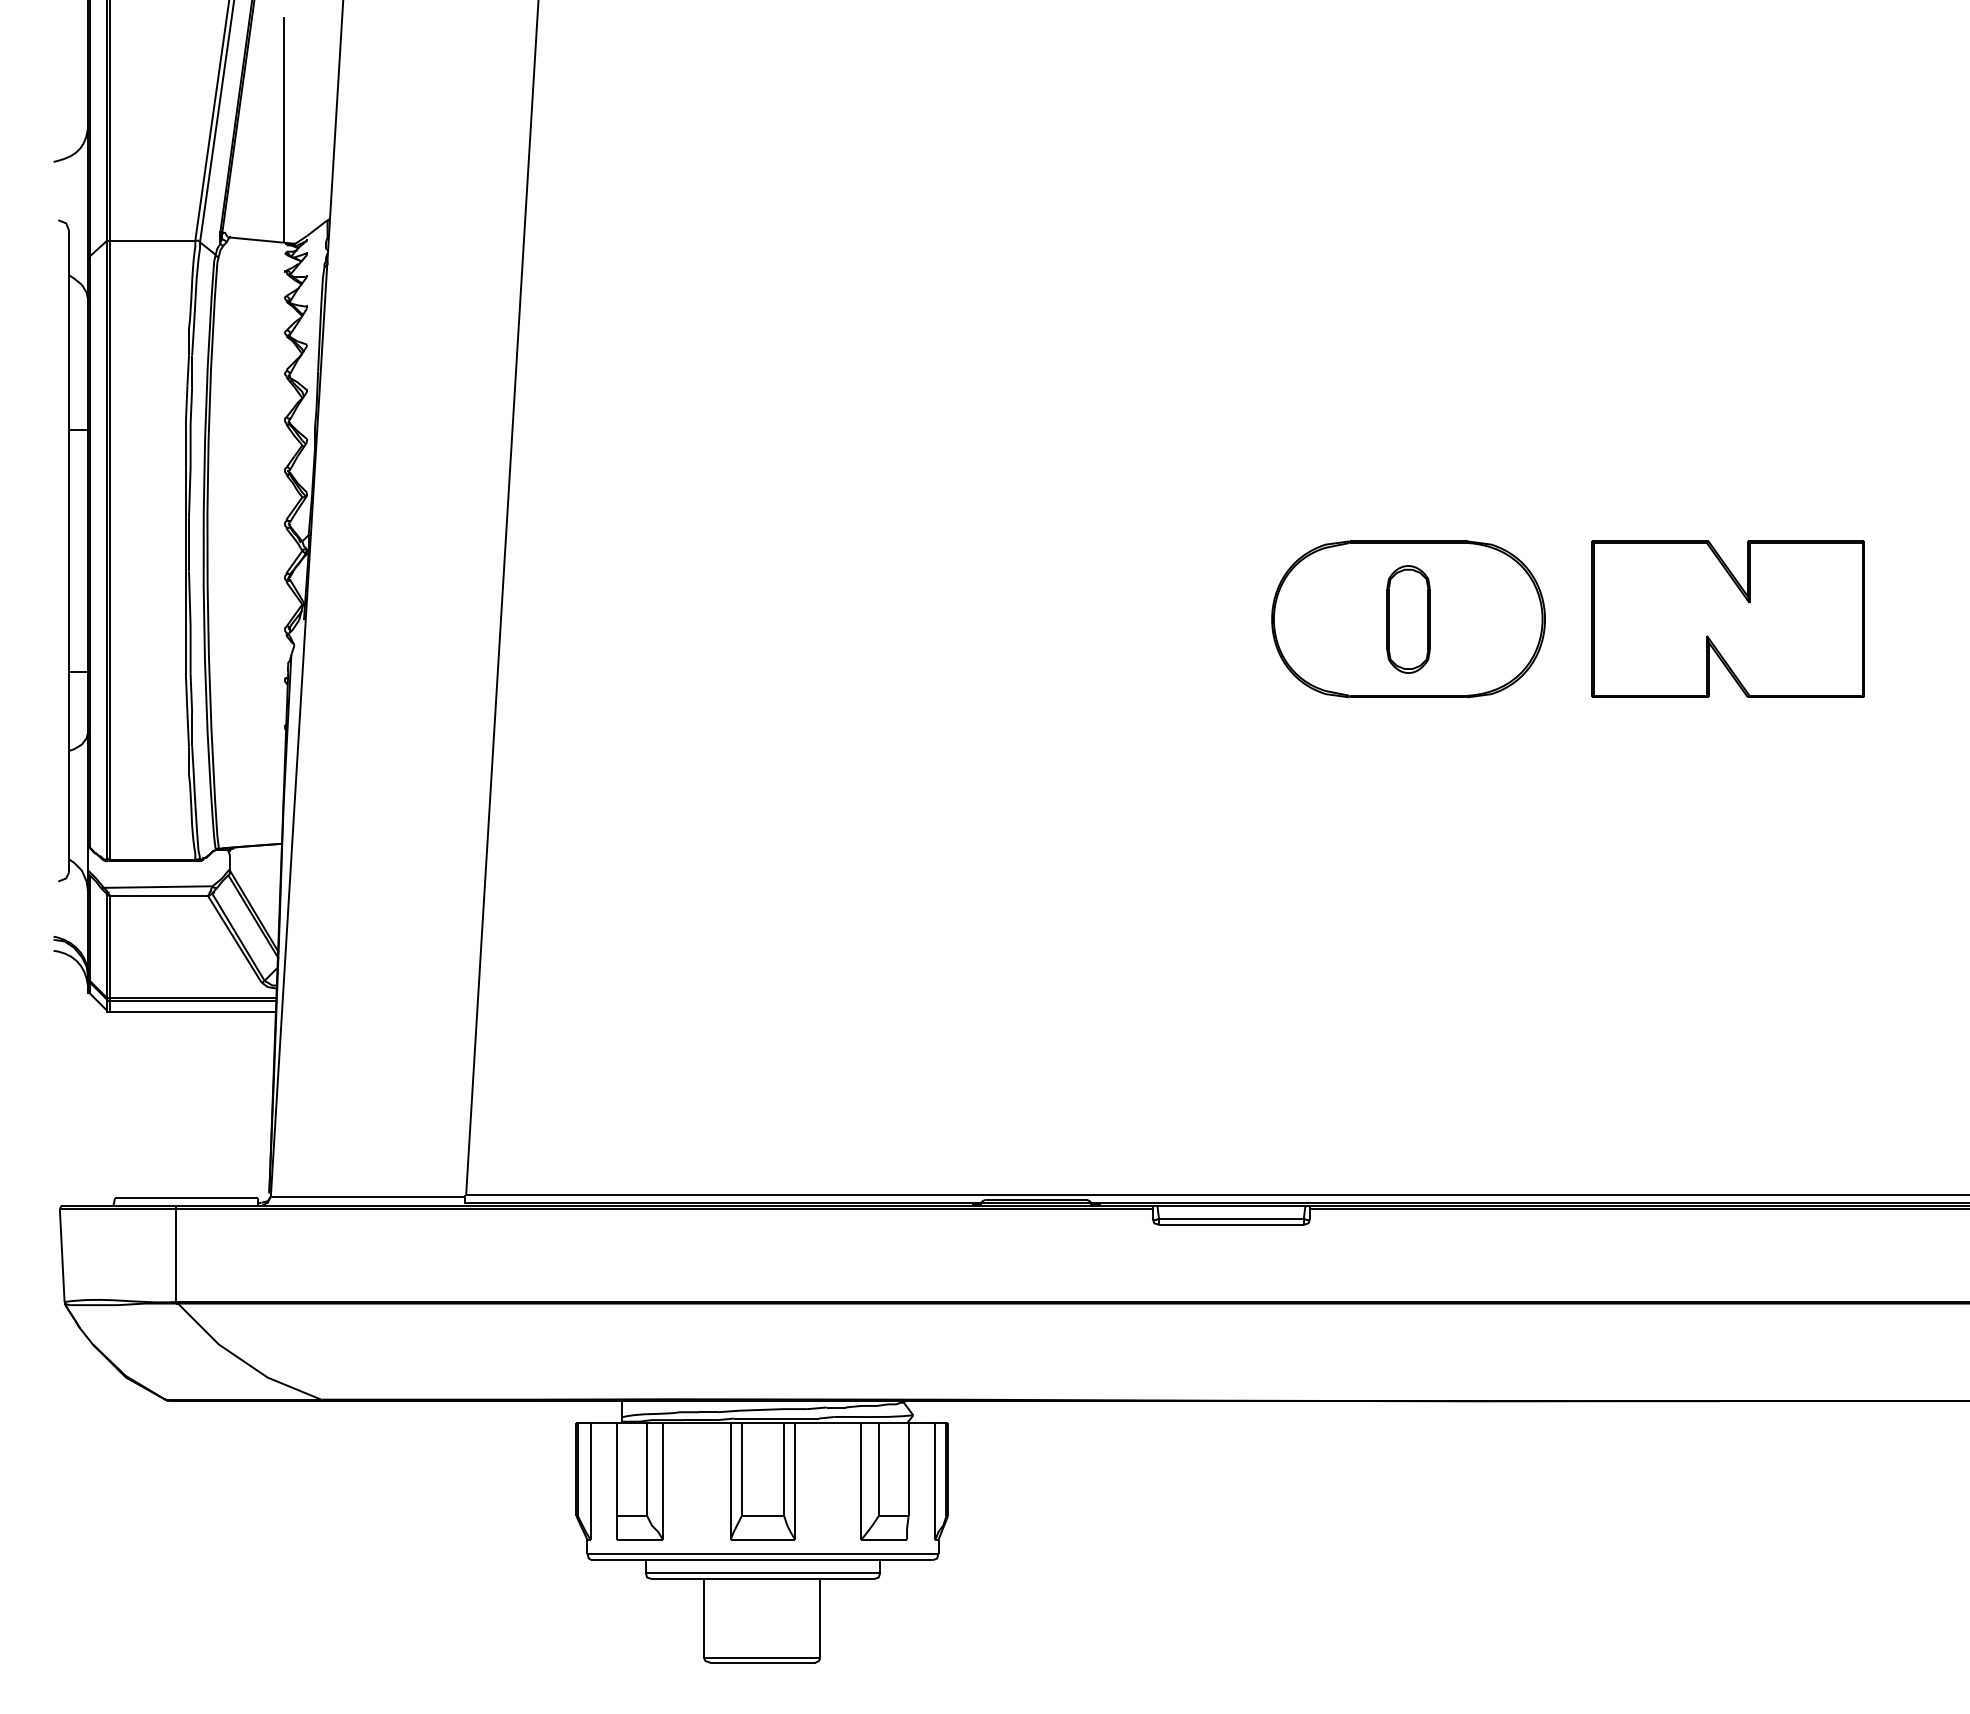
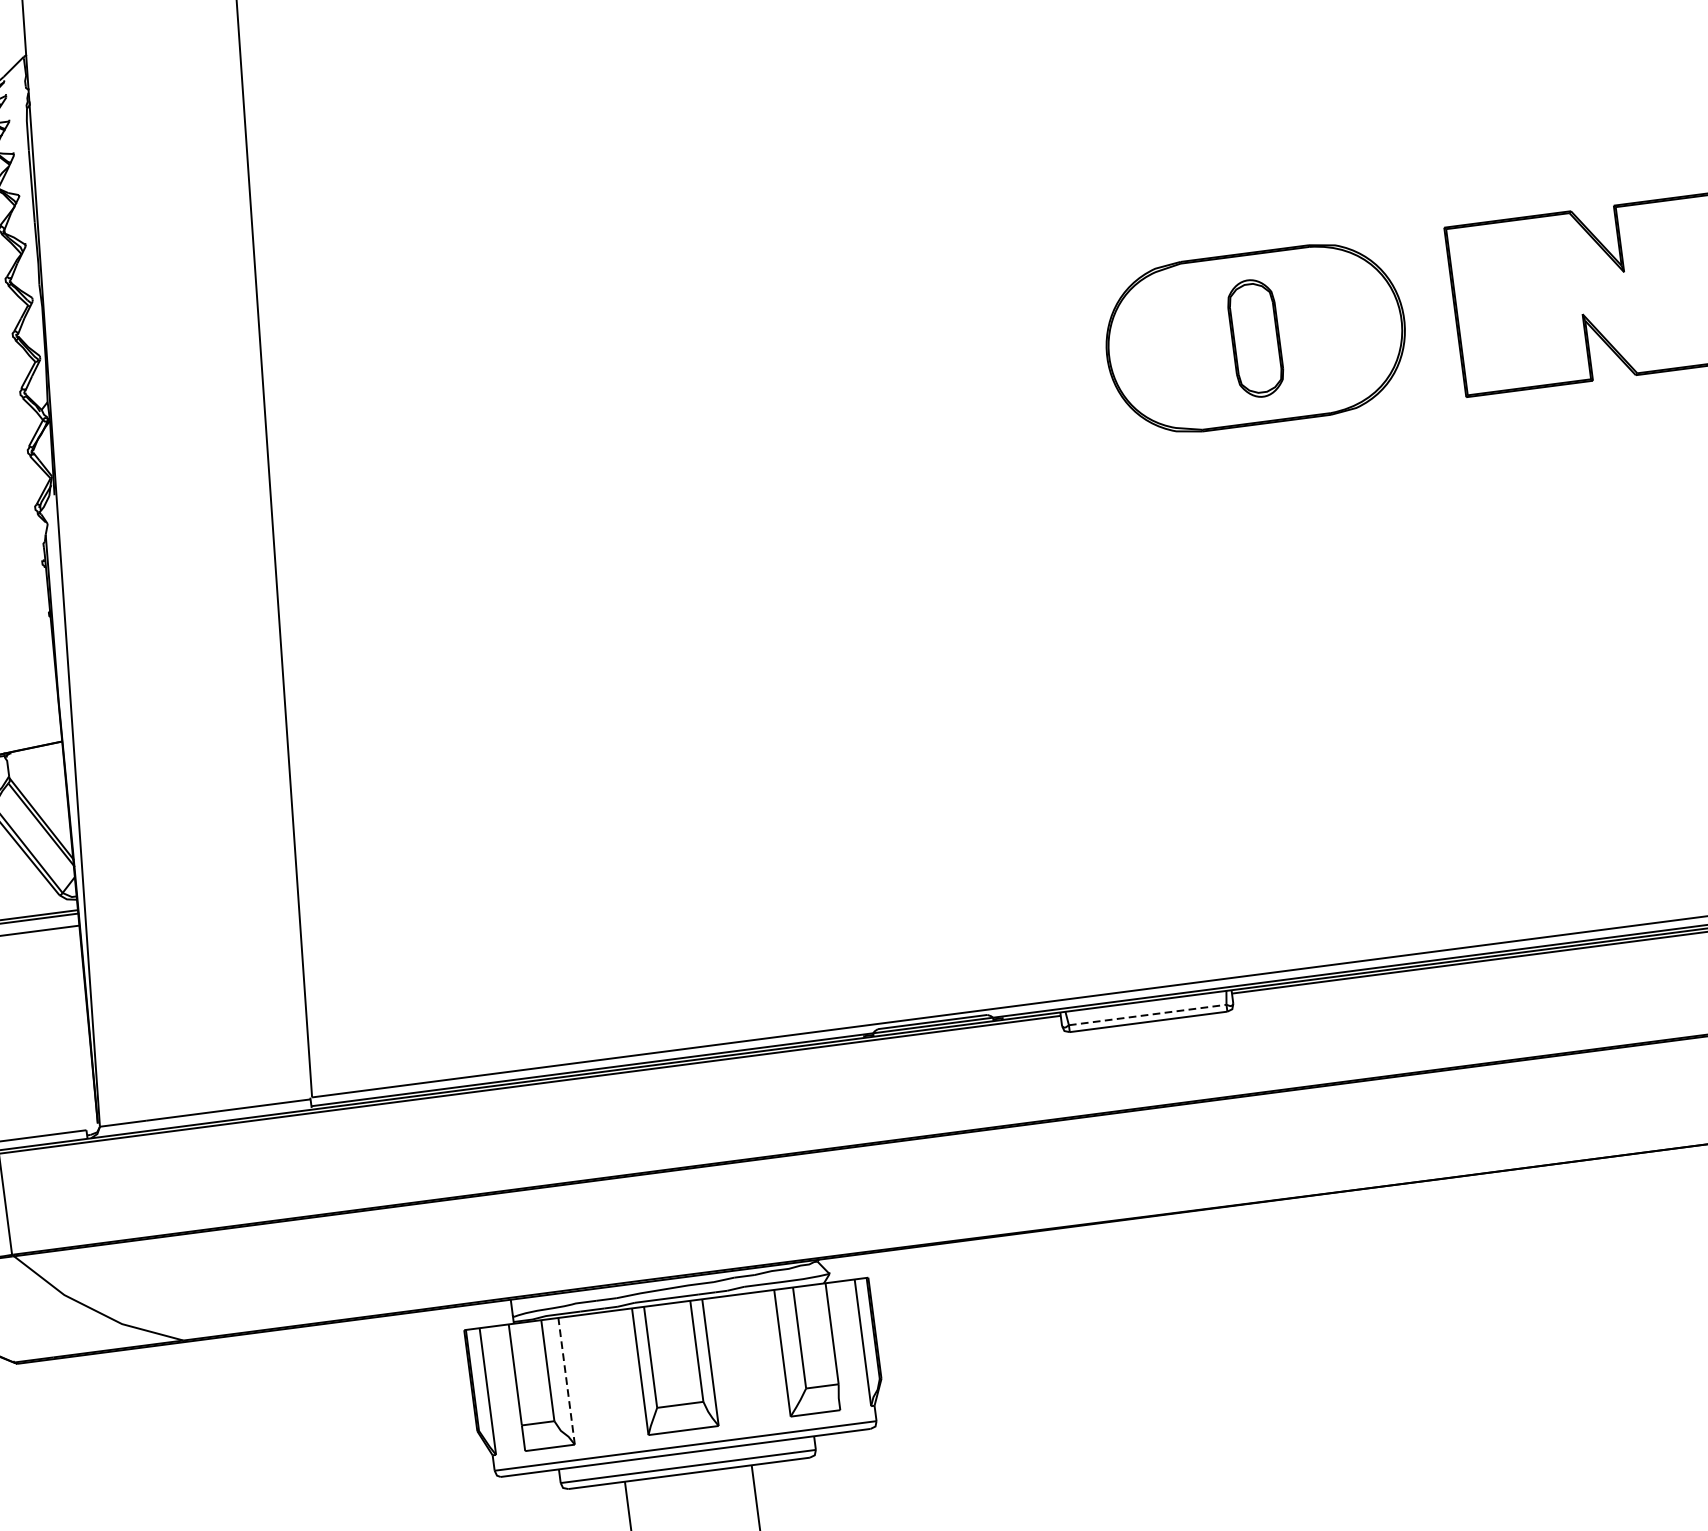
line: (1231, 1218) -> (1147, 1014), solid -> dashed
line: (662, 1481) -> (566, 1381), solid -> dashed

